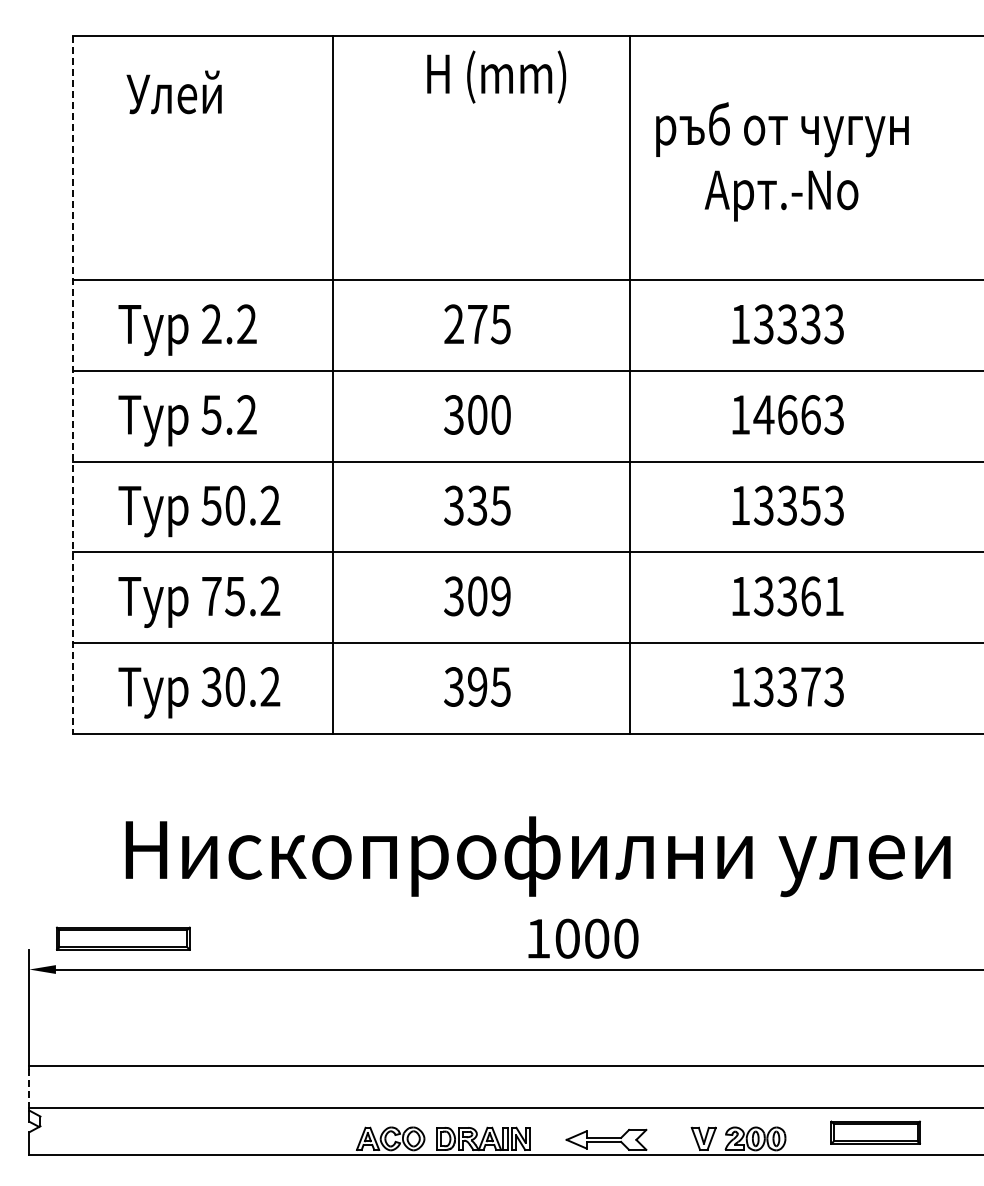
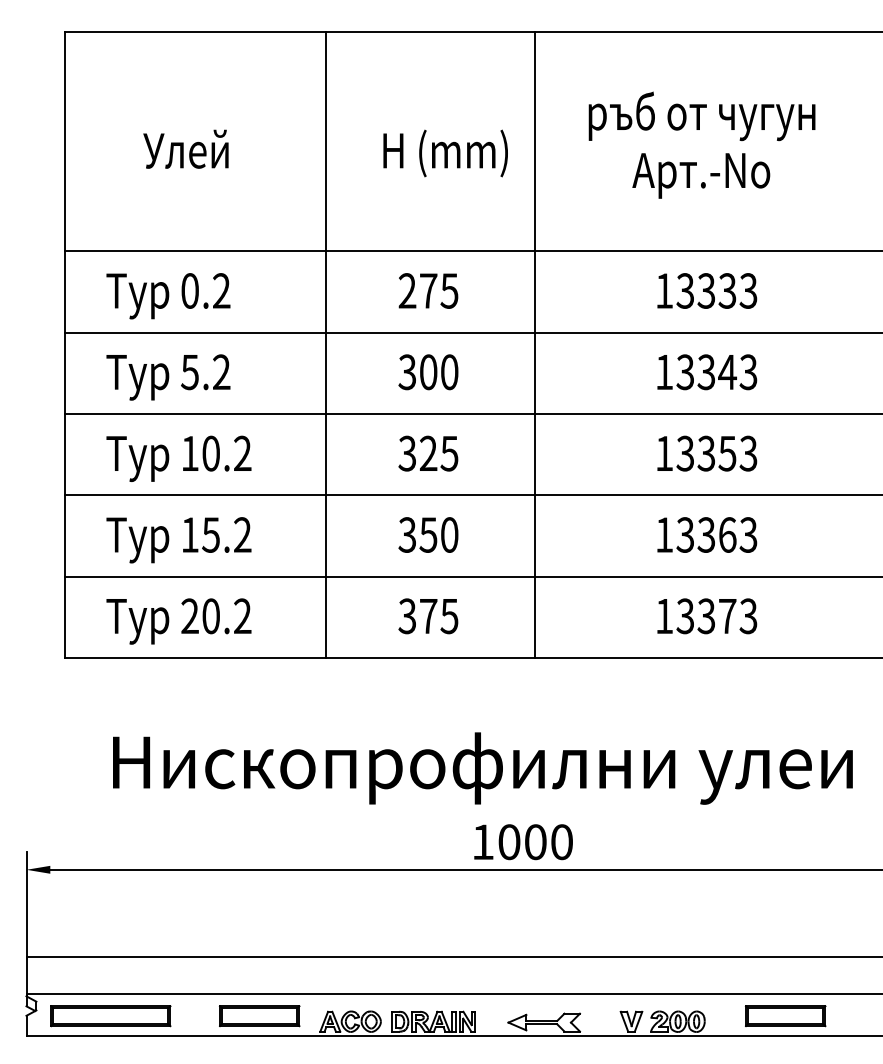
text: (496, 76) -> (445, 152), moved
text: (173, 92) -> (185, 149), moved
text: (211, 324) -> (189, 291), 2.2 -> 0.2
line: (332, 384) -> (325, 344), moved
line: (630, 384) -> (535, 344), moved
line: (72, 385) -> (65, 345), dashed -> solid
text: (787, 414) -> (706, 371), 14663 -> 13343
text: (211, 505) -> (189, 453), 50.2 -> 10.2
text: (477, 505) -> (428, 453), 335 -> 325
text: (211, 596) -> (189, 535), 75.2 -> 15.2
text: (488, 596) -> (438, 535), 309 -> 350
text: (833, 596) -> (747, 535), 13361 -> 13363
text: (477, 686) -> (428, 615), 395 -> 375
text: (211, 687) -> (189, 616), 30.2 -> 20.2
part: (123, 938) -> (110, 1015), moved
line: (29, 1088) -> (26, 976), dashed -> solid
part: (289, 1132) -> (259, 1015), added

